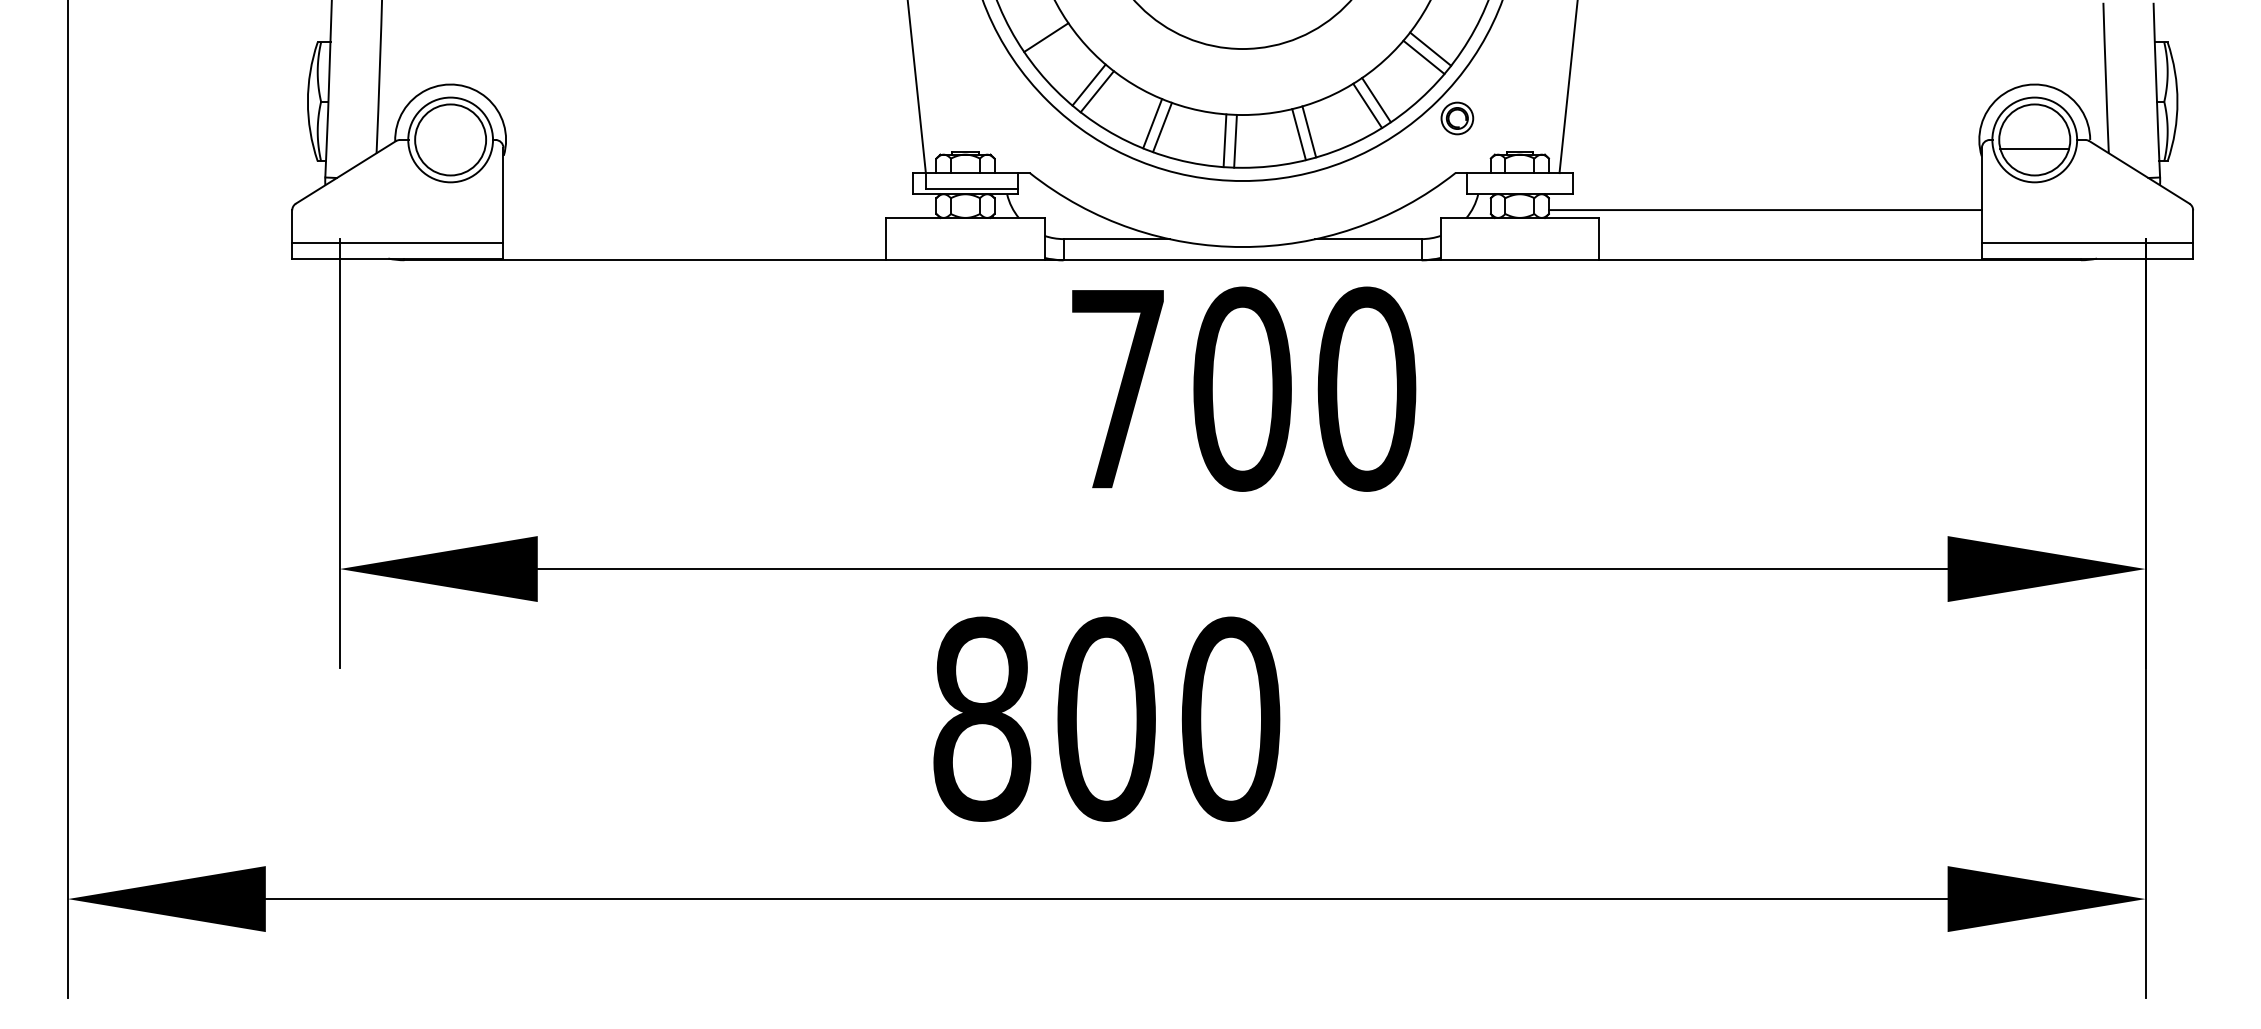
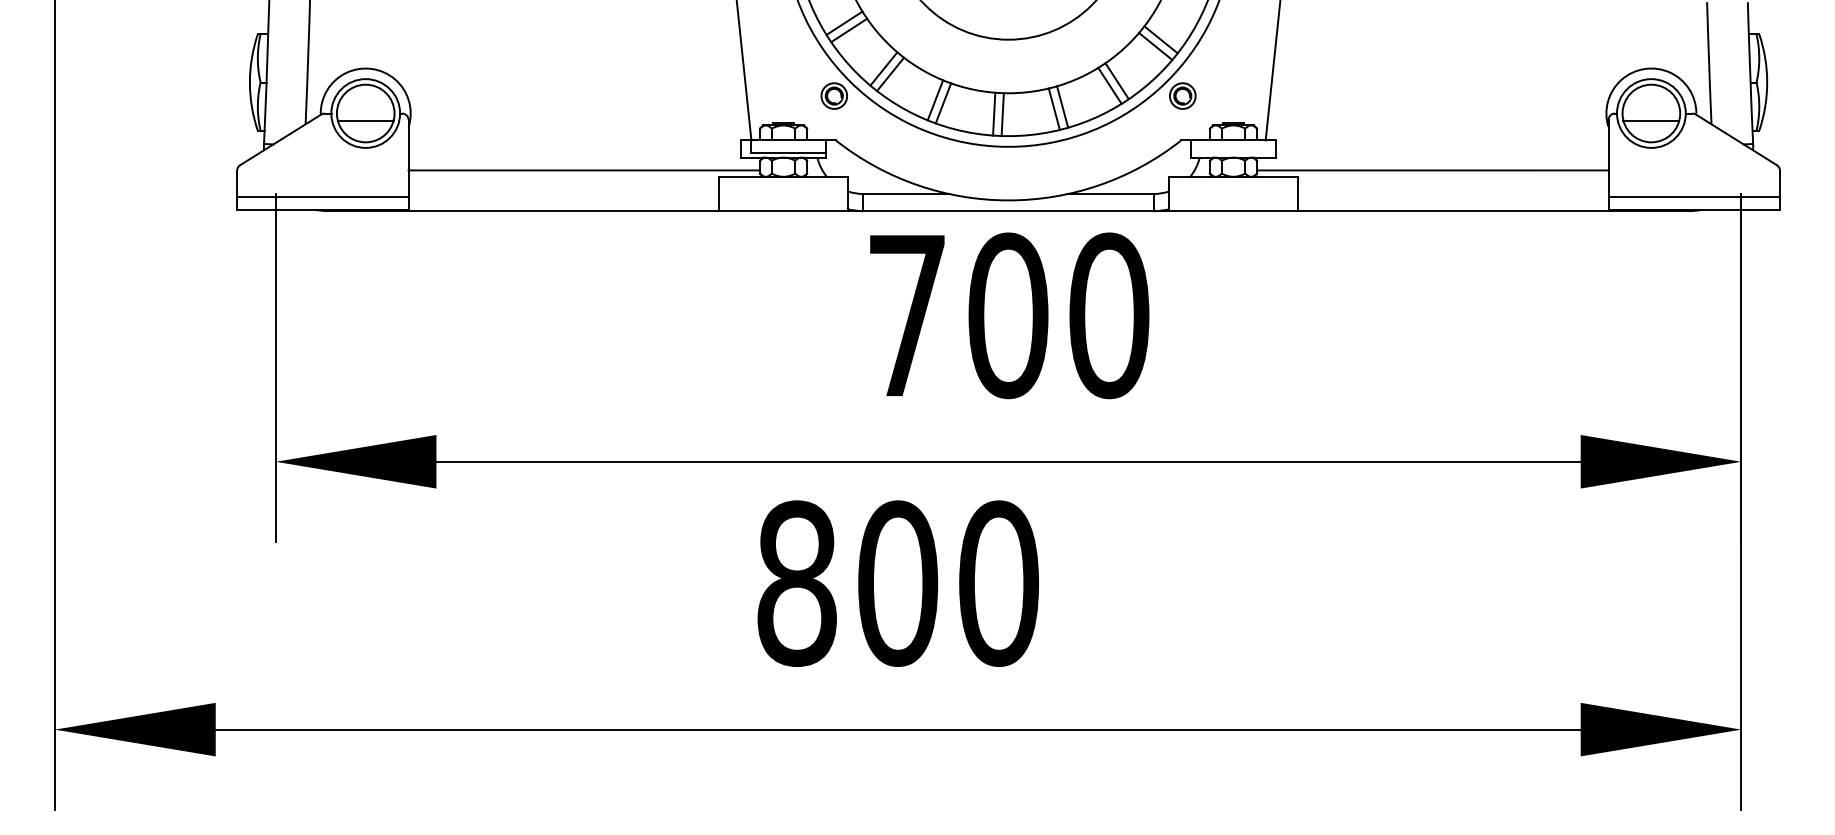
line: (1040, 28) -> (844, 23), added
part: (1027, 118) -> (833, 96), added
line: (450, 148) -> (365, 120), added
line: (719, 210) -> (583, 170), added

